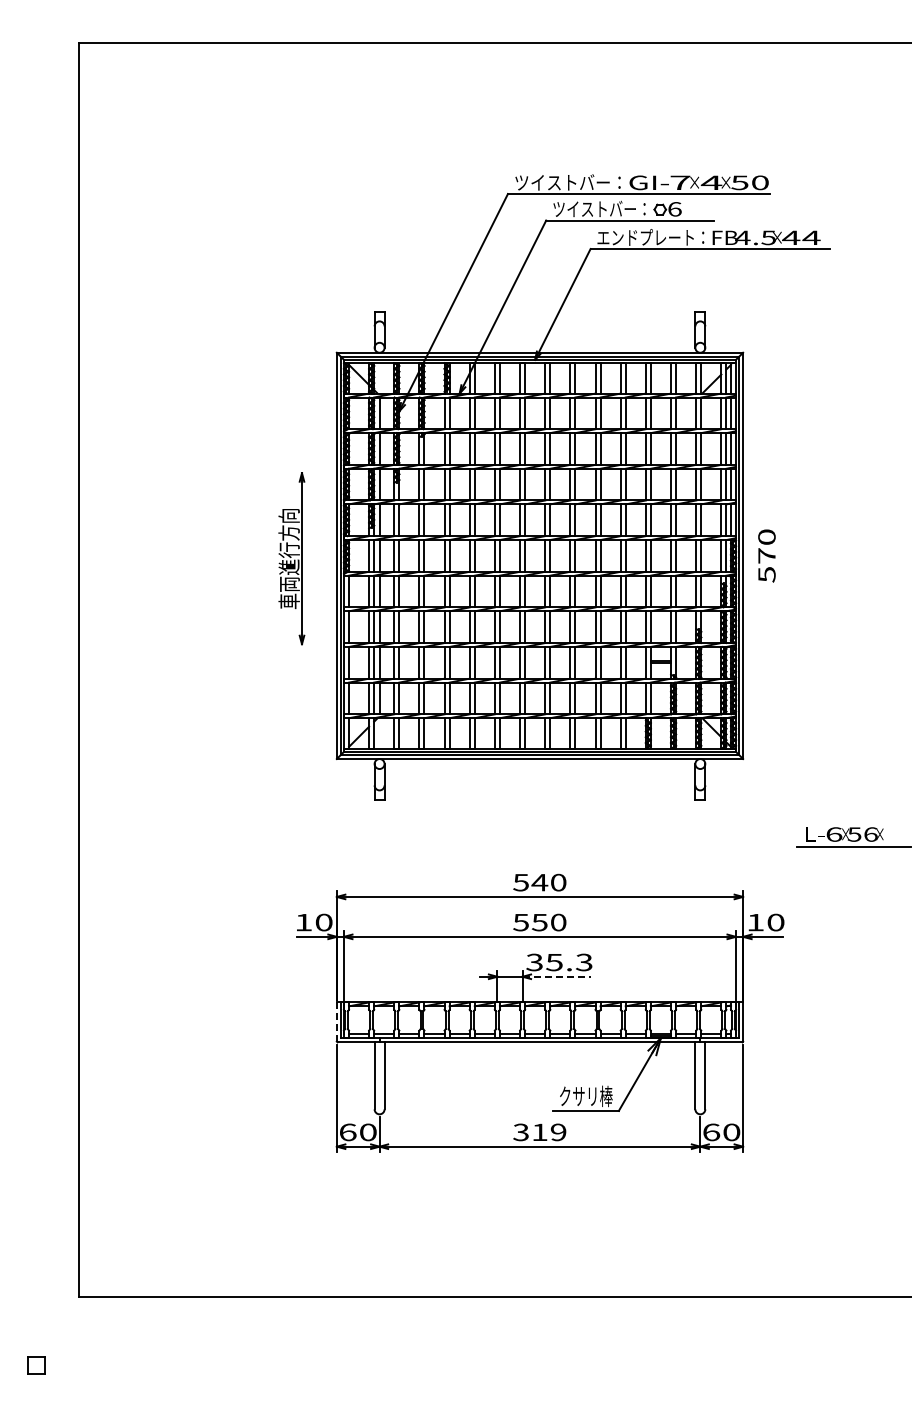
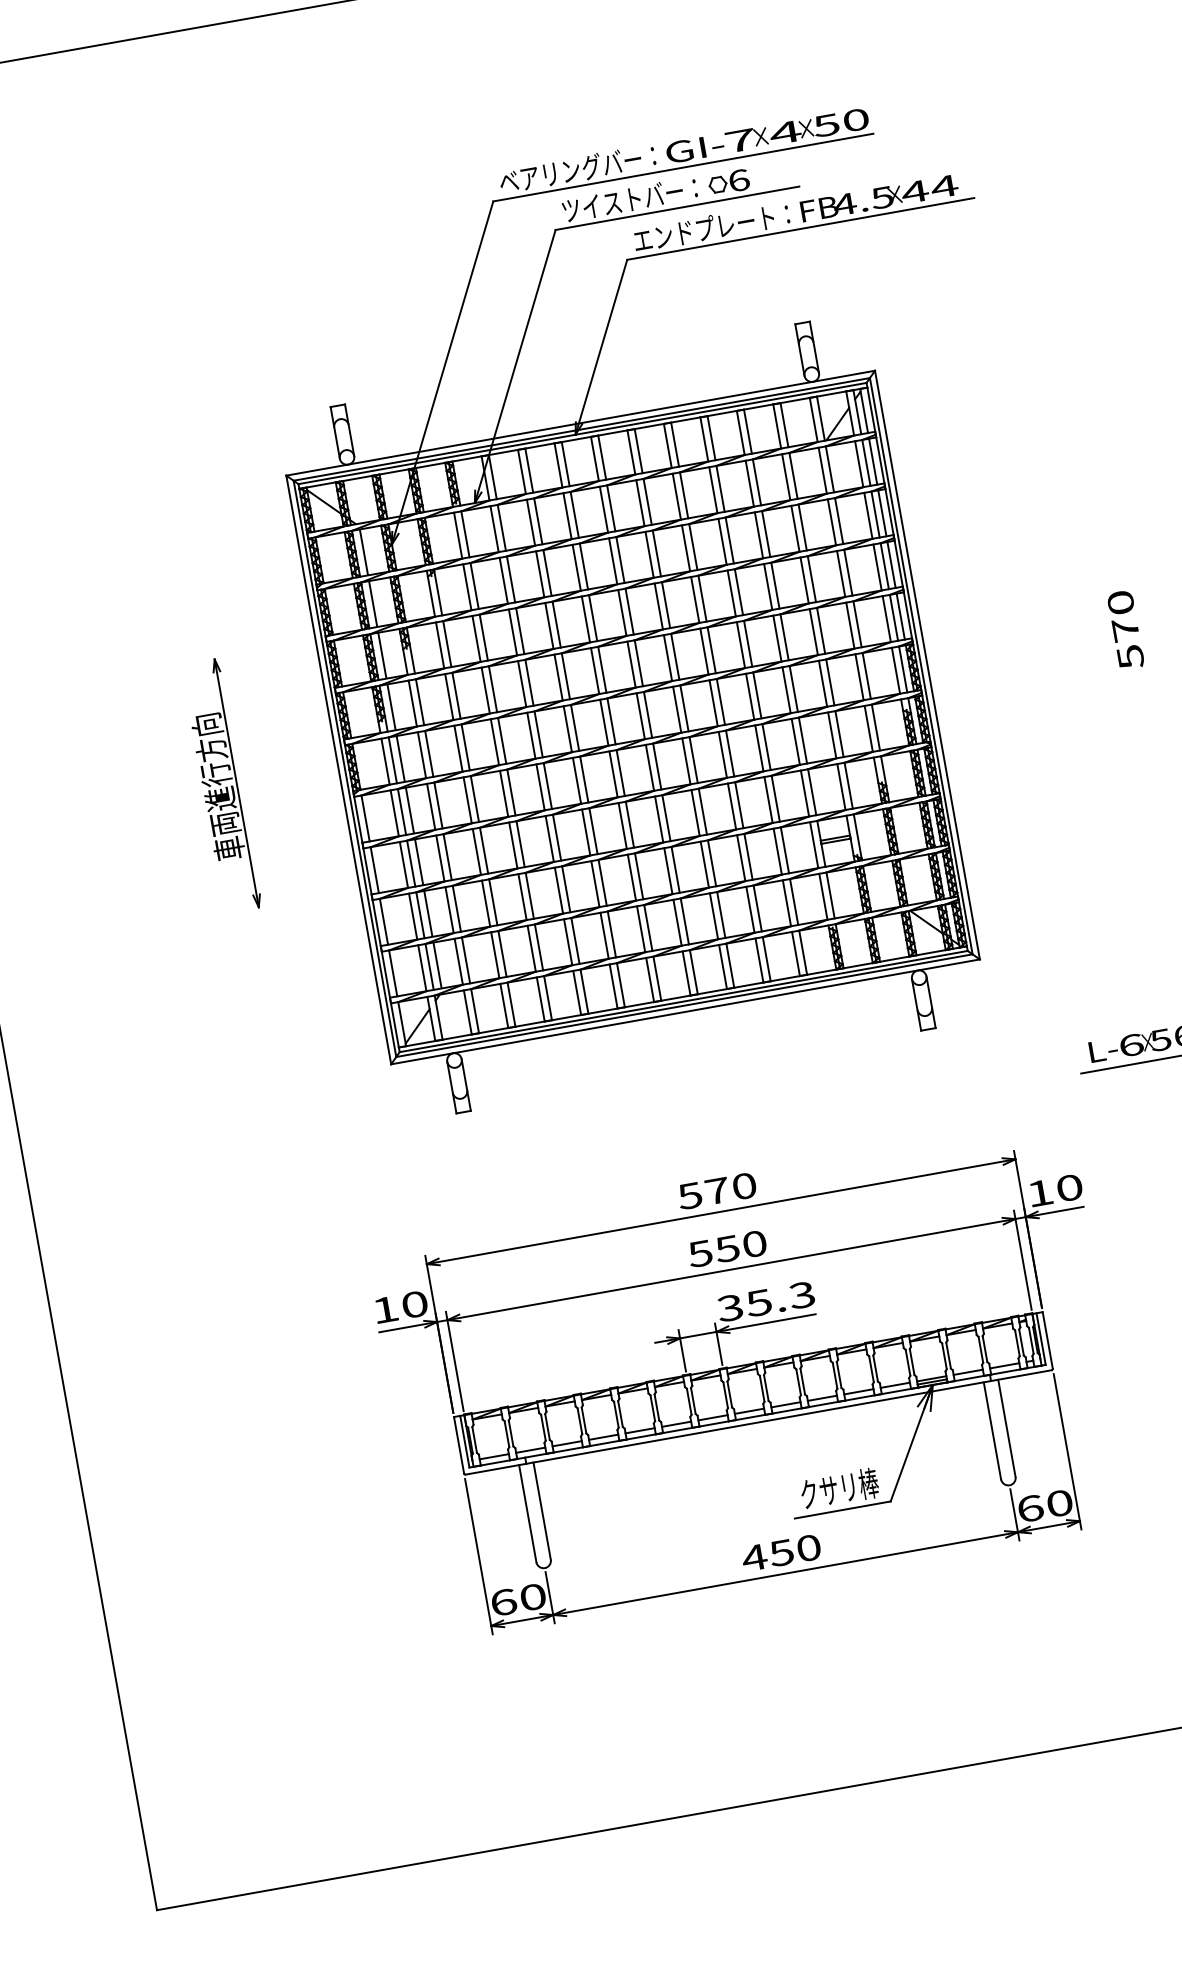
text: (567, 182) -> (576, 169), ツイストバー： -> ベアリングバー：
text: (766, 555) -> (1124, 629), moved
part: (291, 558) -> (221, 785), moved
text: (539, 882) -> (716, 1190), 540 -> 570
line: (557, 976) -> (767, 1322), dashed -> solid
line: (336, 1022) -> (458, 1446), dashed -> solid
text: (539, 1132) -> (781, 1553), 319 -> 450

